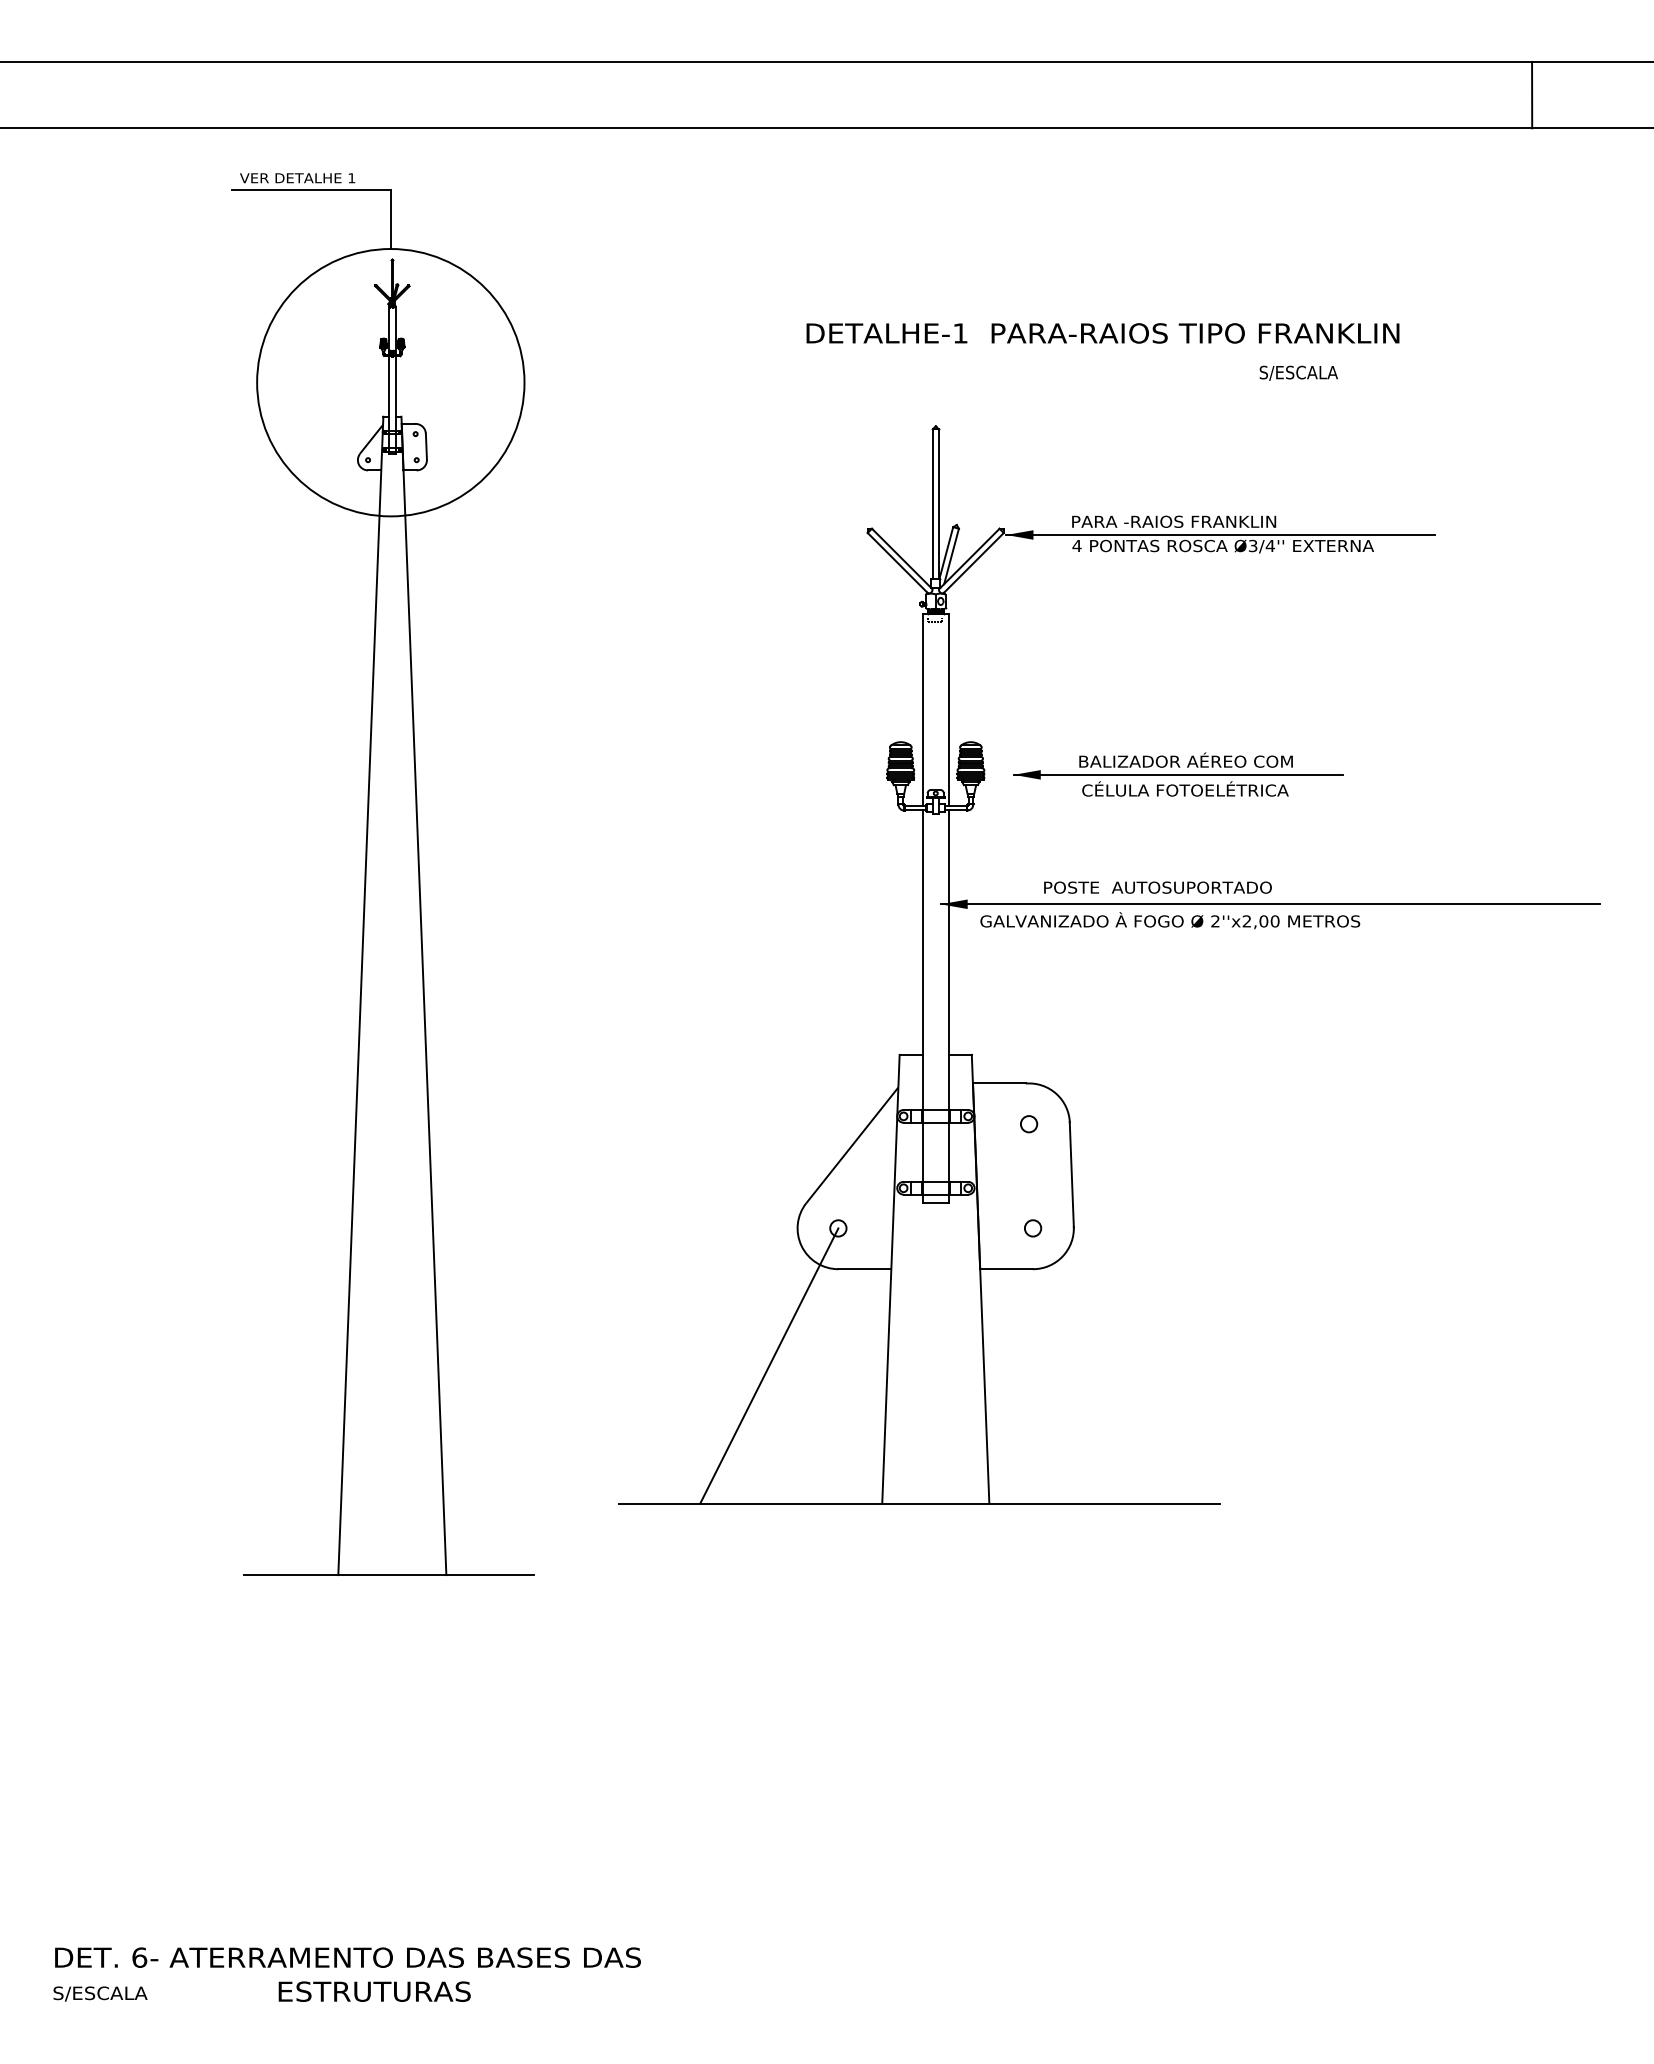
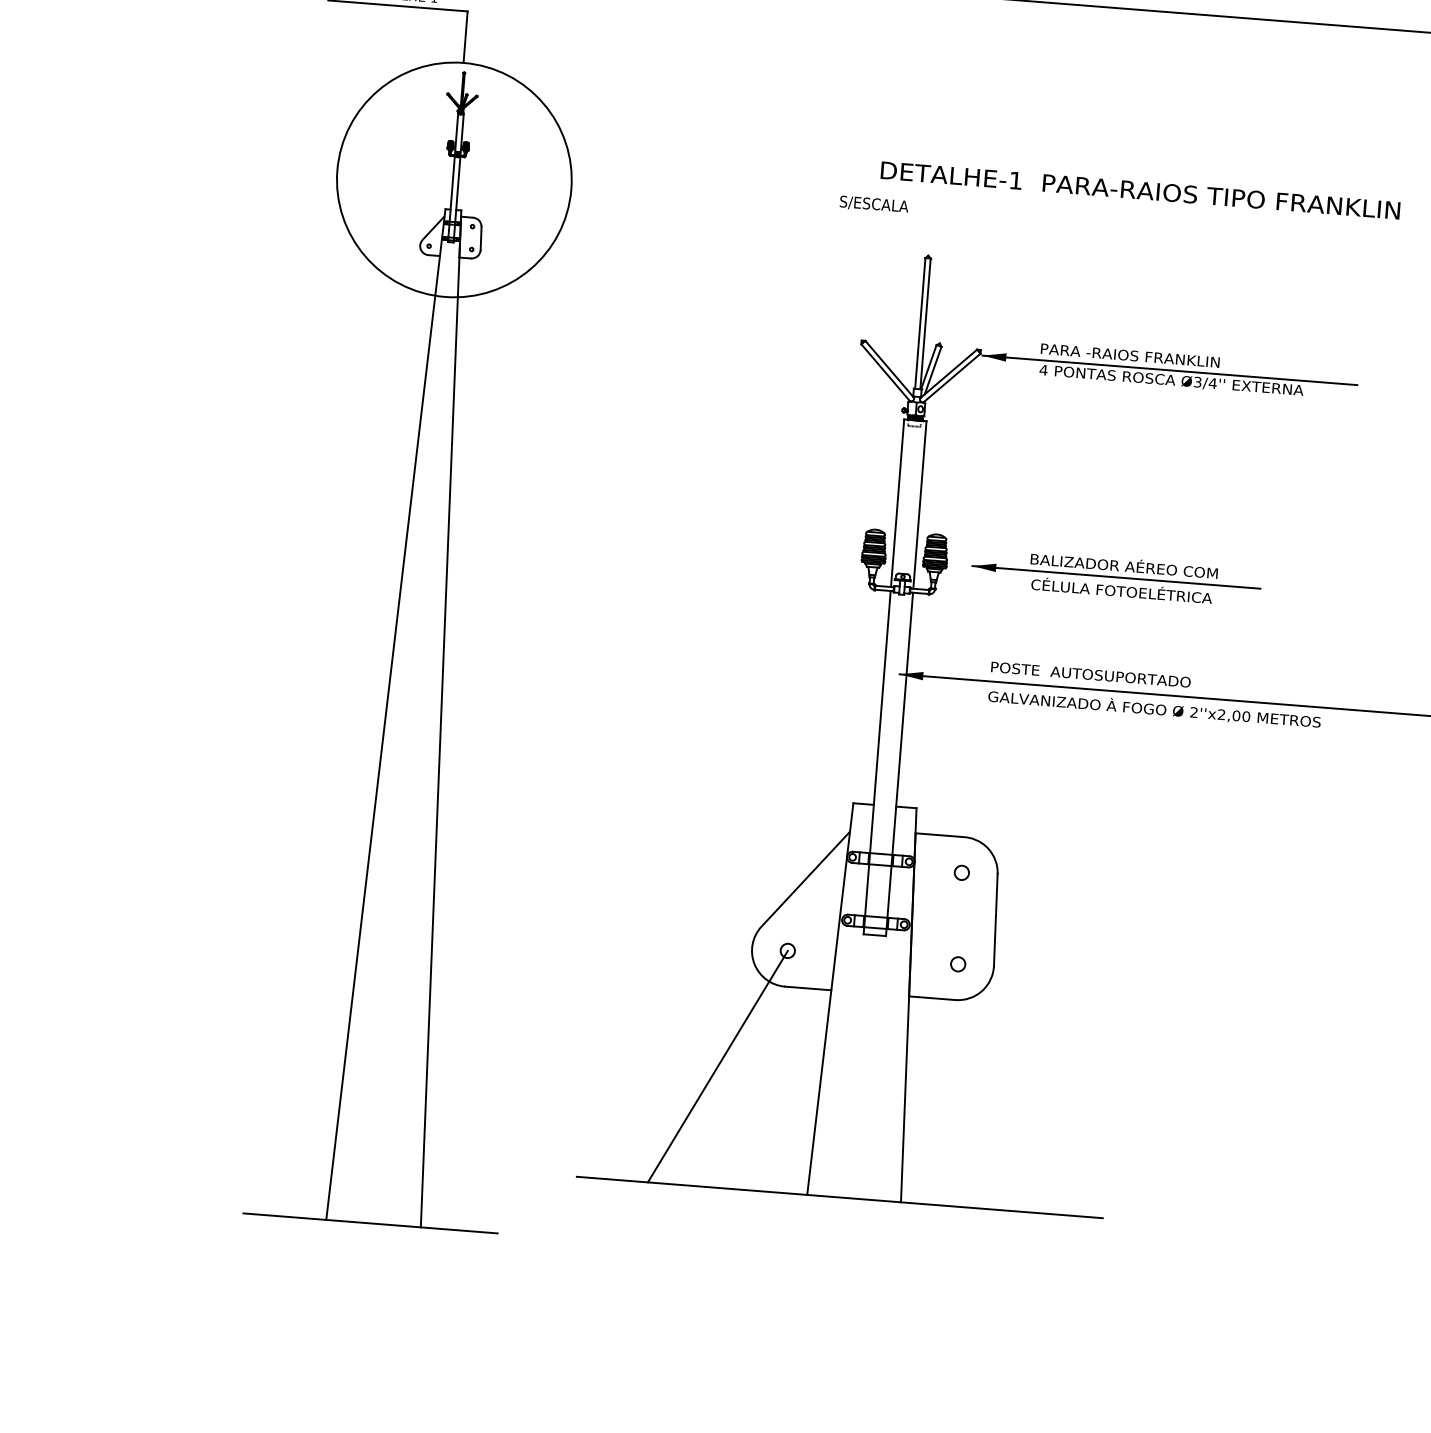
text: (1102, 333) -> (1140, 190), moved
text: (1298, 372) -> (874, 203), moved
text: (1170, 920) -> (1154, 708), moved

